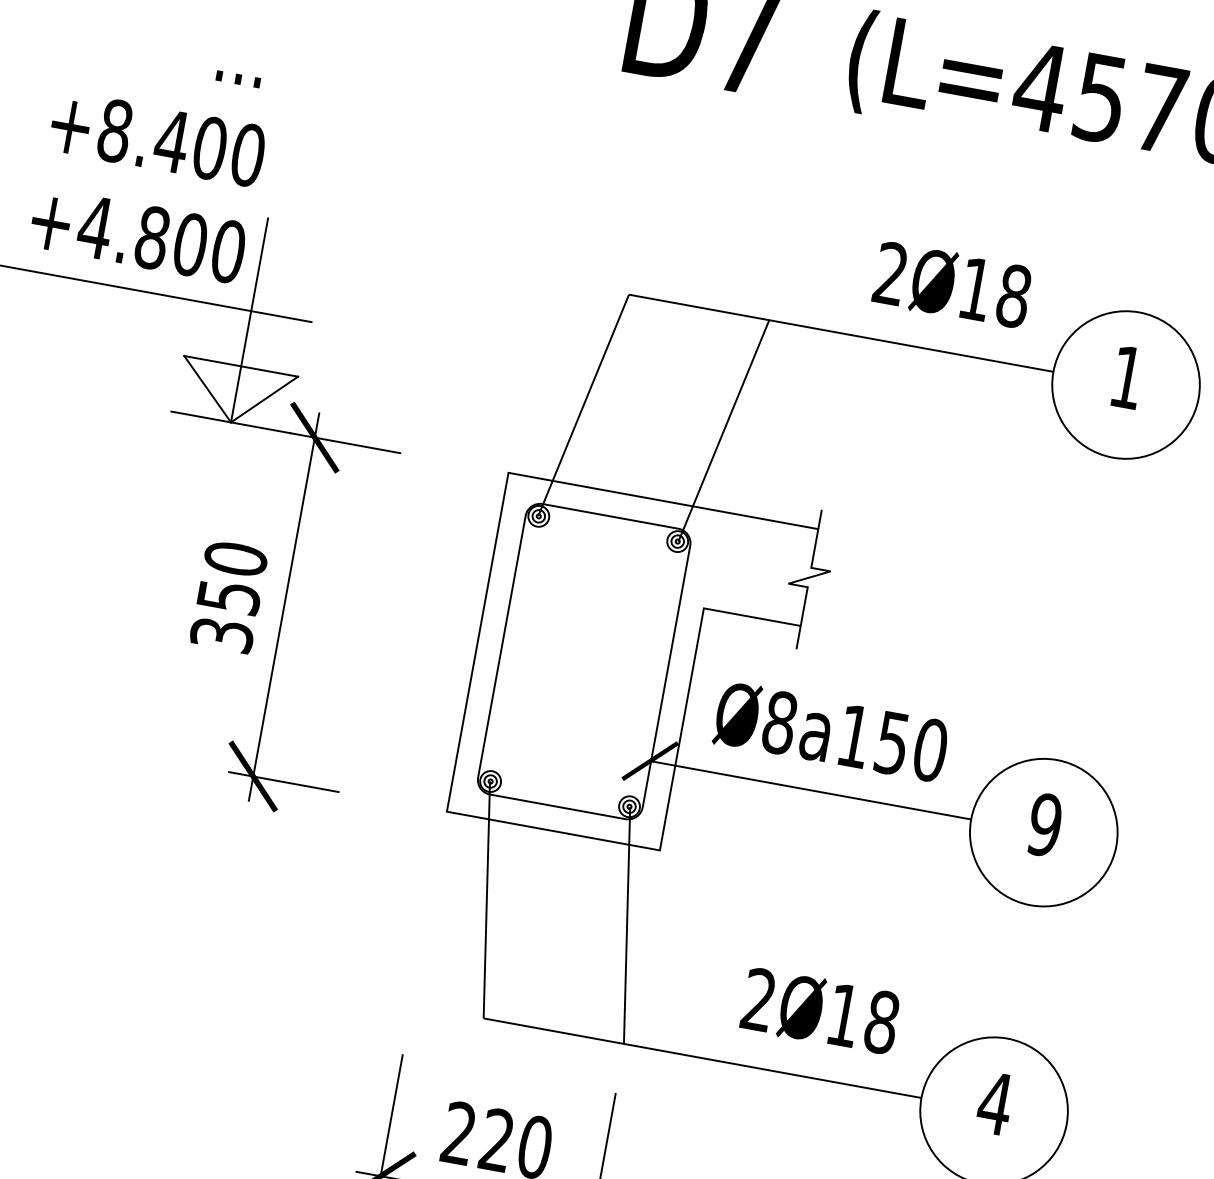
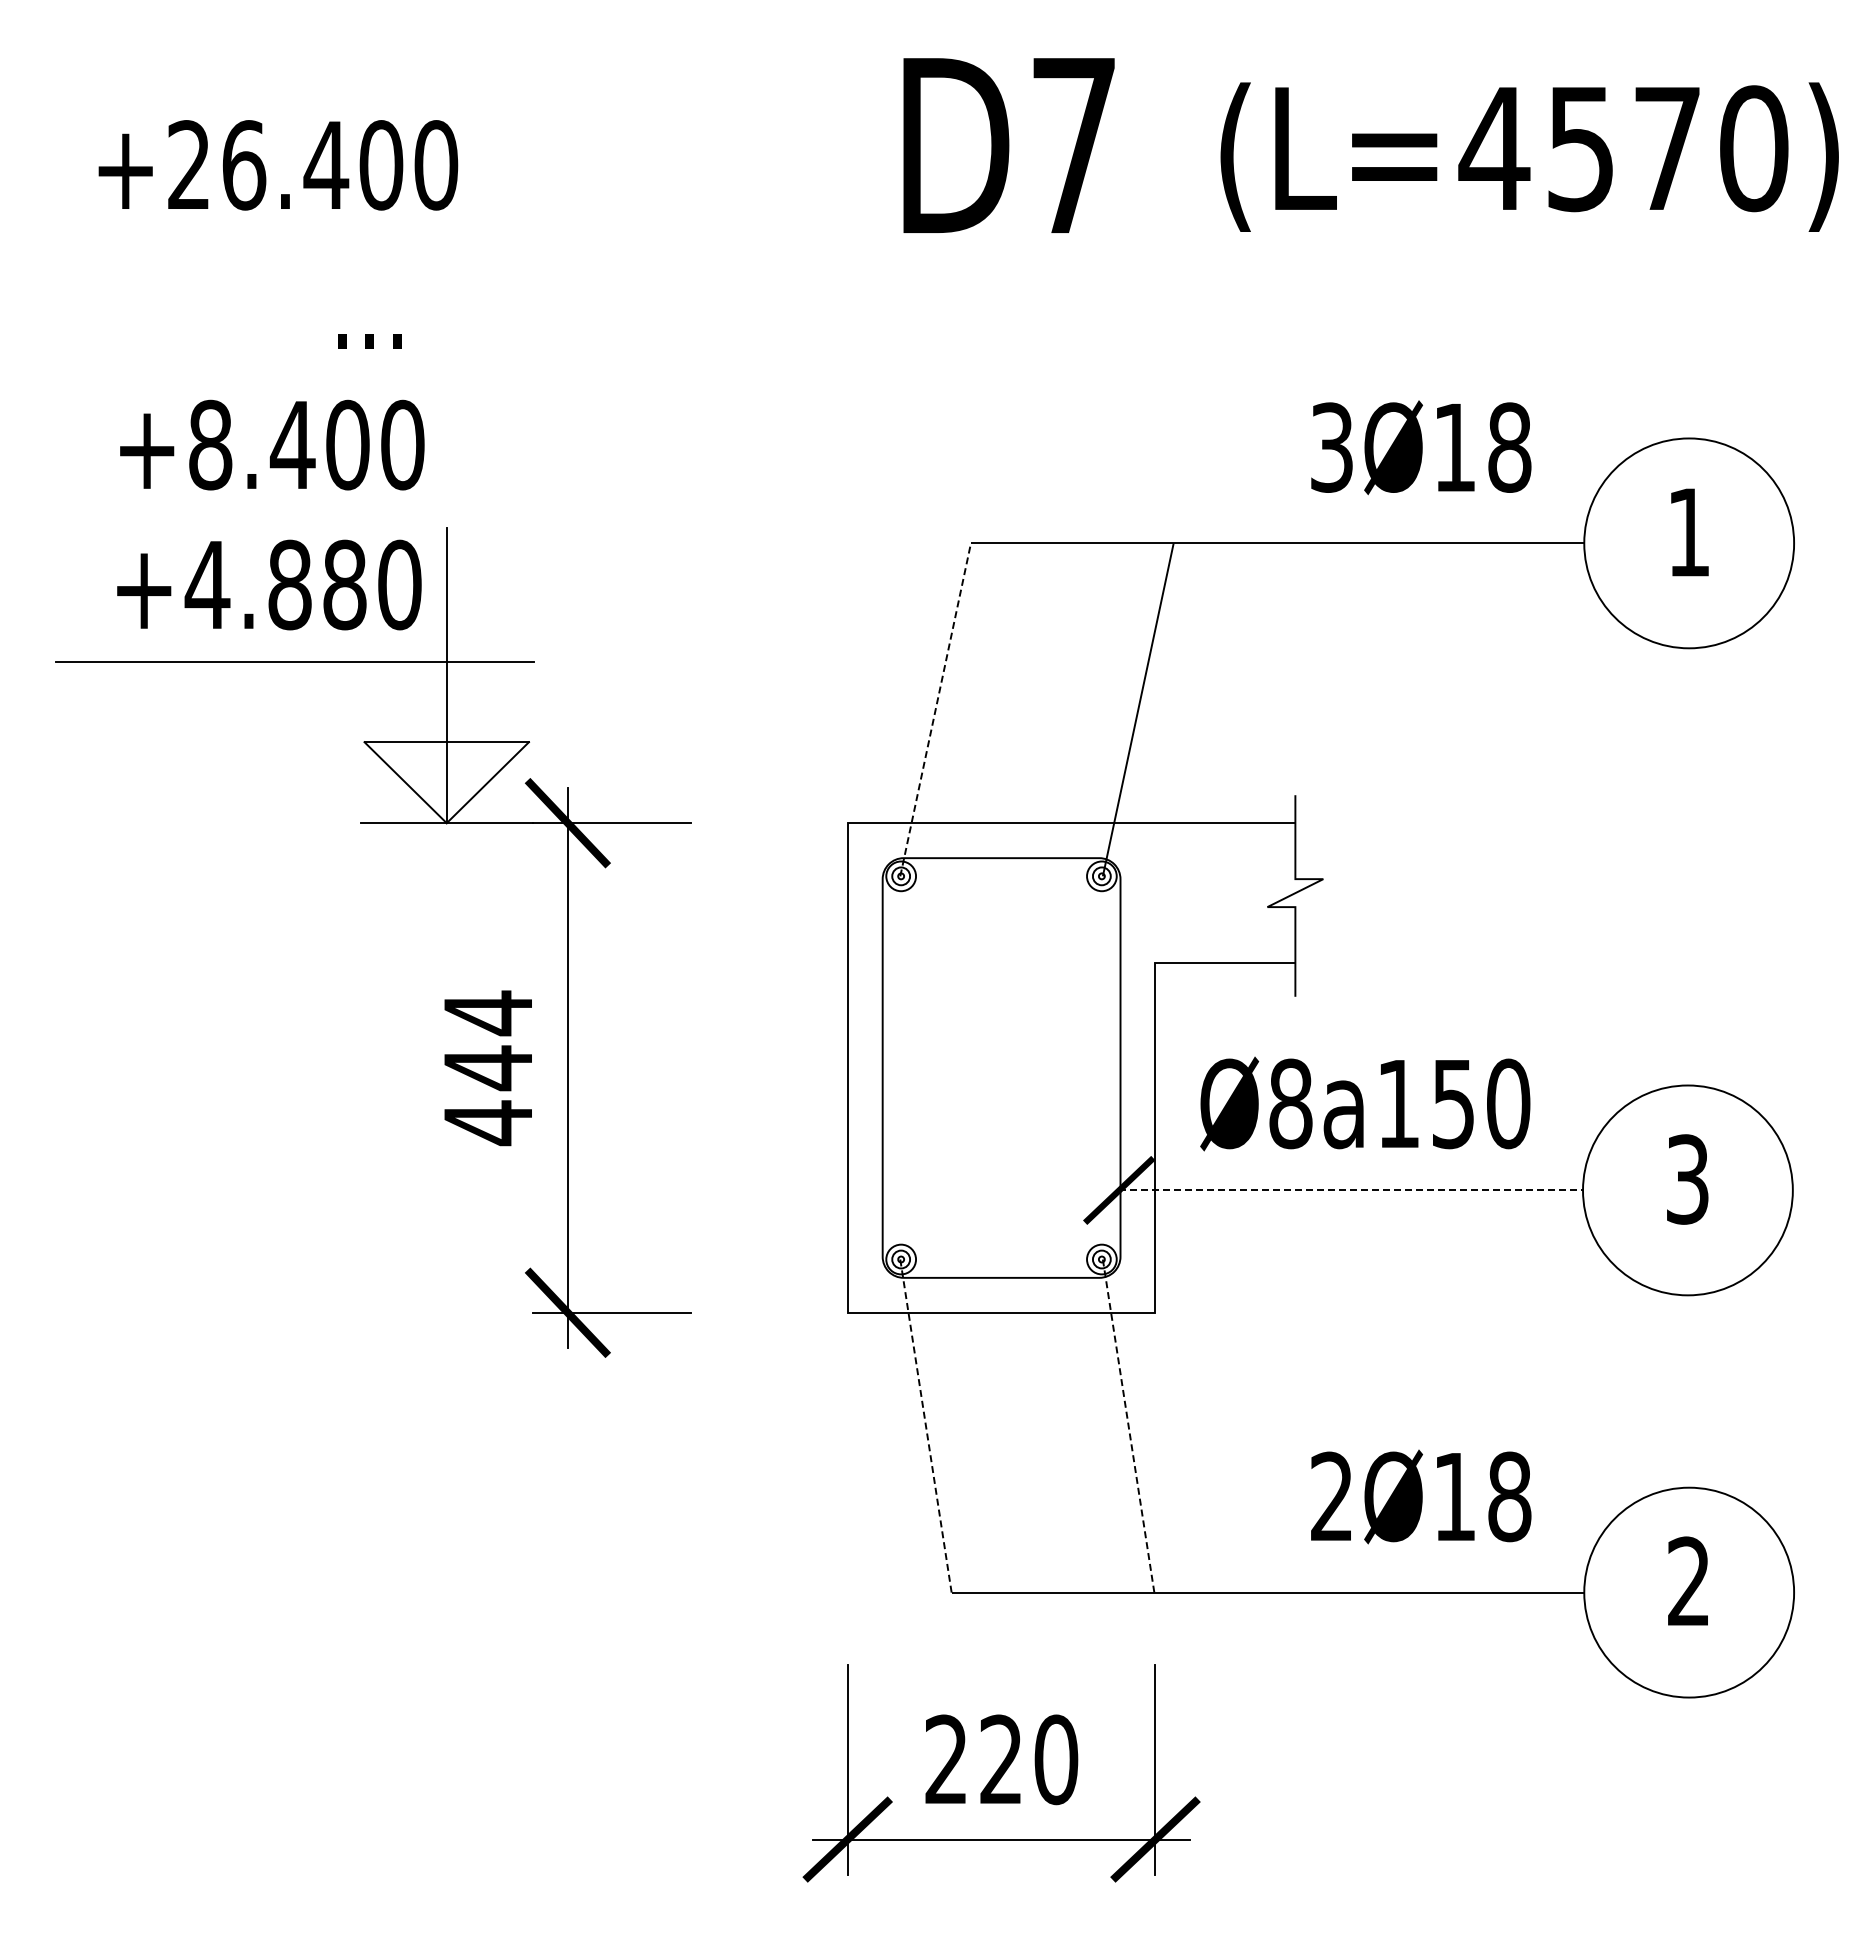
text: (190, 245) -> (344, 585), +4.800 -> +4.880
text: (890, 273) -> (1331, 447), 2Ø18 -> 3Ø18
line: (583, 405) -> (935, 709), solid -> dashed
text: (229, 597) -> (488, 1068), 350 -> 444
line: (810, 790) -> (1351, 1190), solid -> dashed
text: (1044, 825) -> (1687, 1179), 9 -> 3
line: (486, 900) -> (925, 1426), solid -> dashed
line: (626, 925) -> (1128, 1426), solid -> dashed
text: (995, 1102) -> (1688, 1580), 4 -> 2

